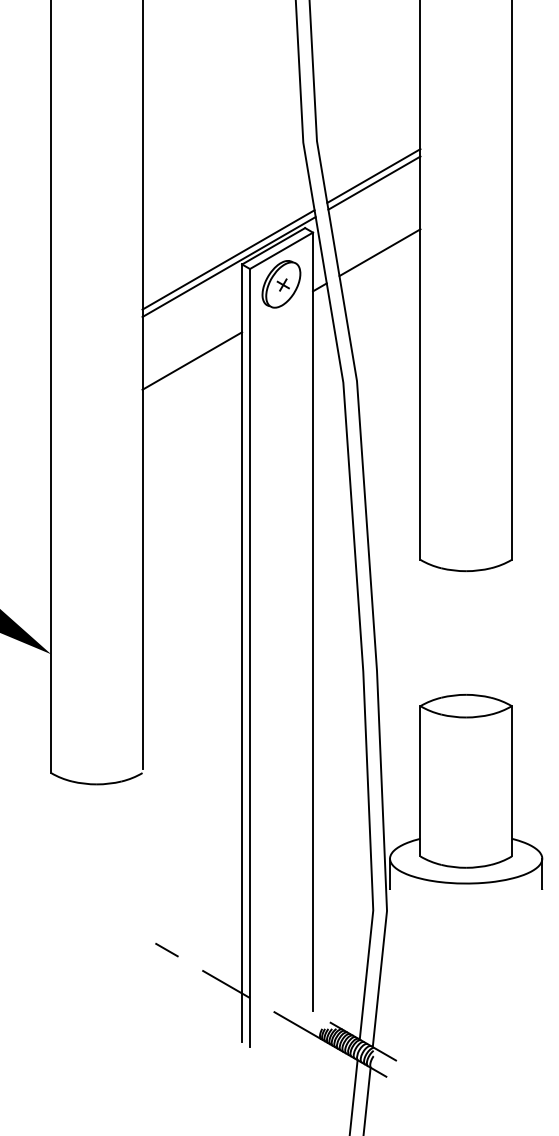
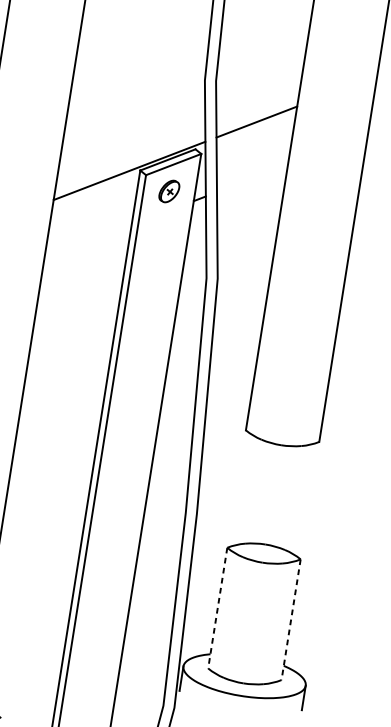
line: (373, 175) -> (257, 115), removed
line: (379, 252) -> (252, 178), removed
line: (228, 259) -> (130, 164), removed
part: (281, 284) -> (169, 191), size x0.6
line: (192, 360) -> (88, 241), removed
line: (420, 781) -> (217, 608), solid -> dashed
line: (511, 781) -> (290, 619), solid -> dashed

